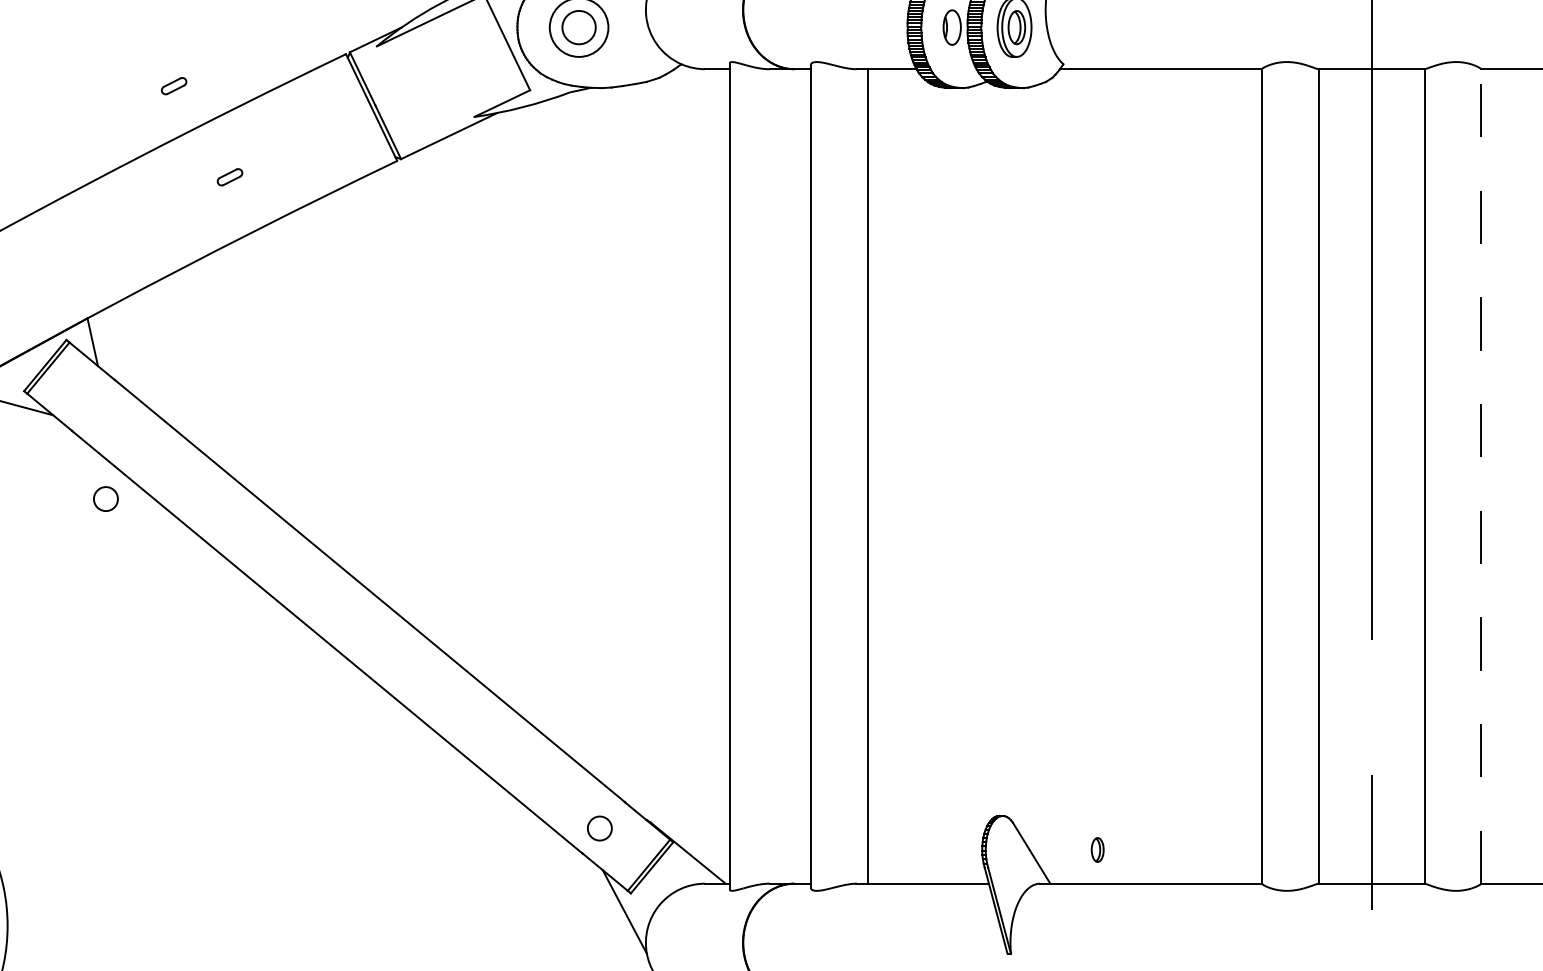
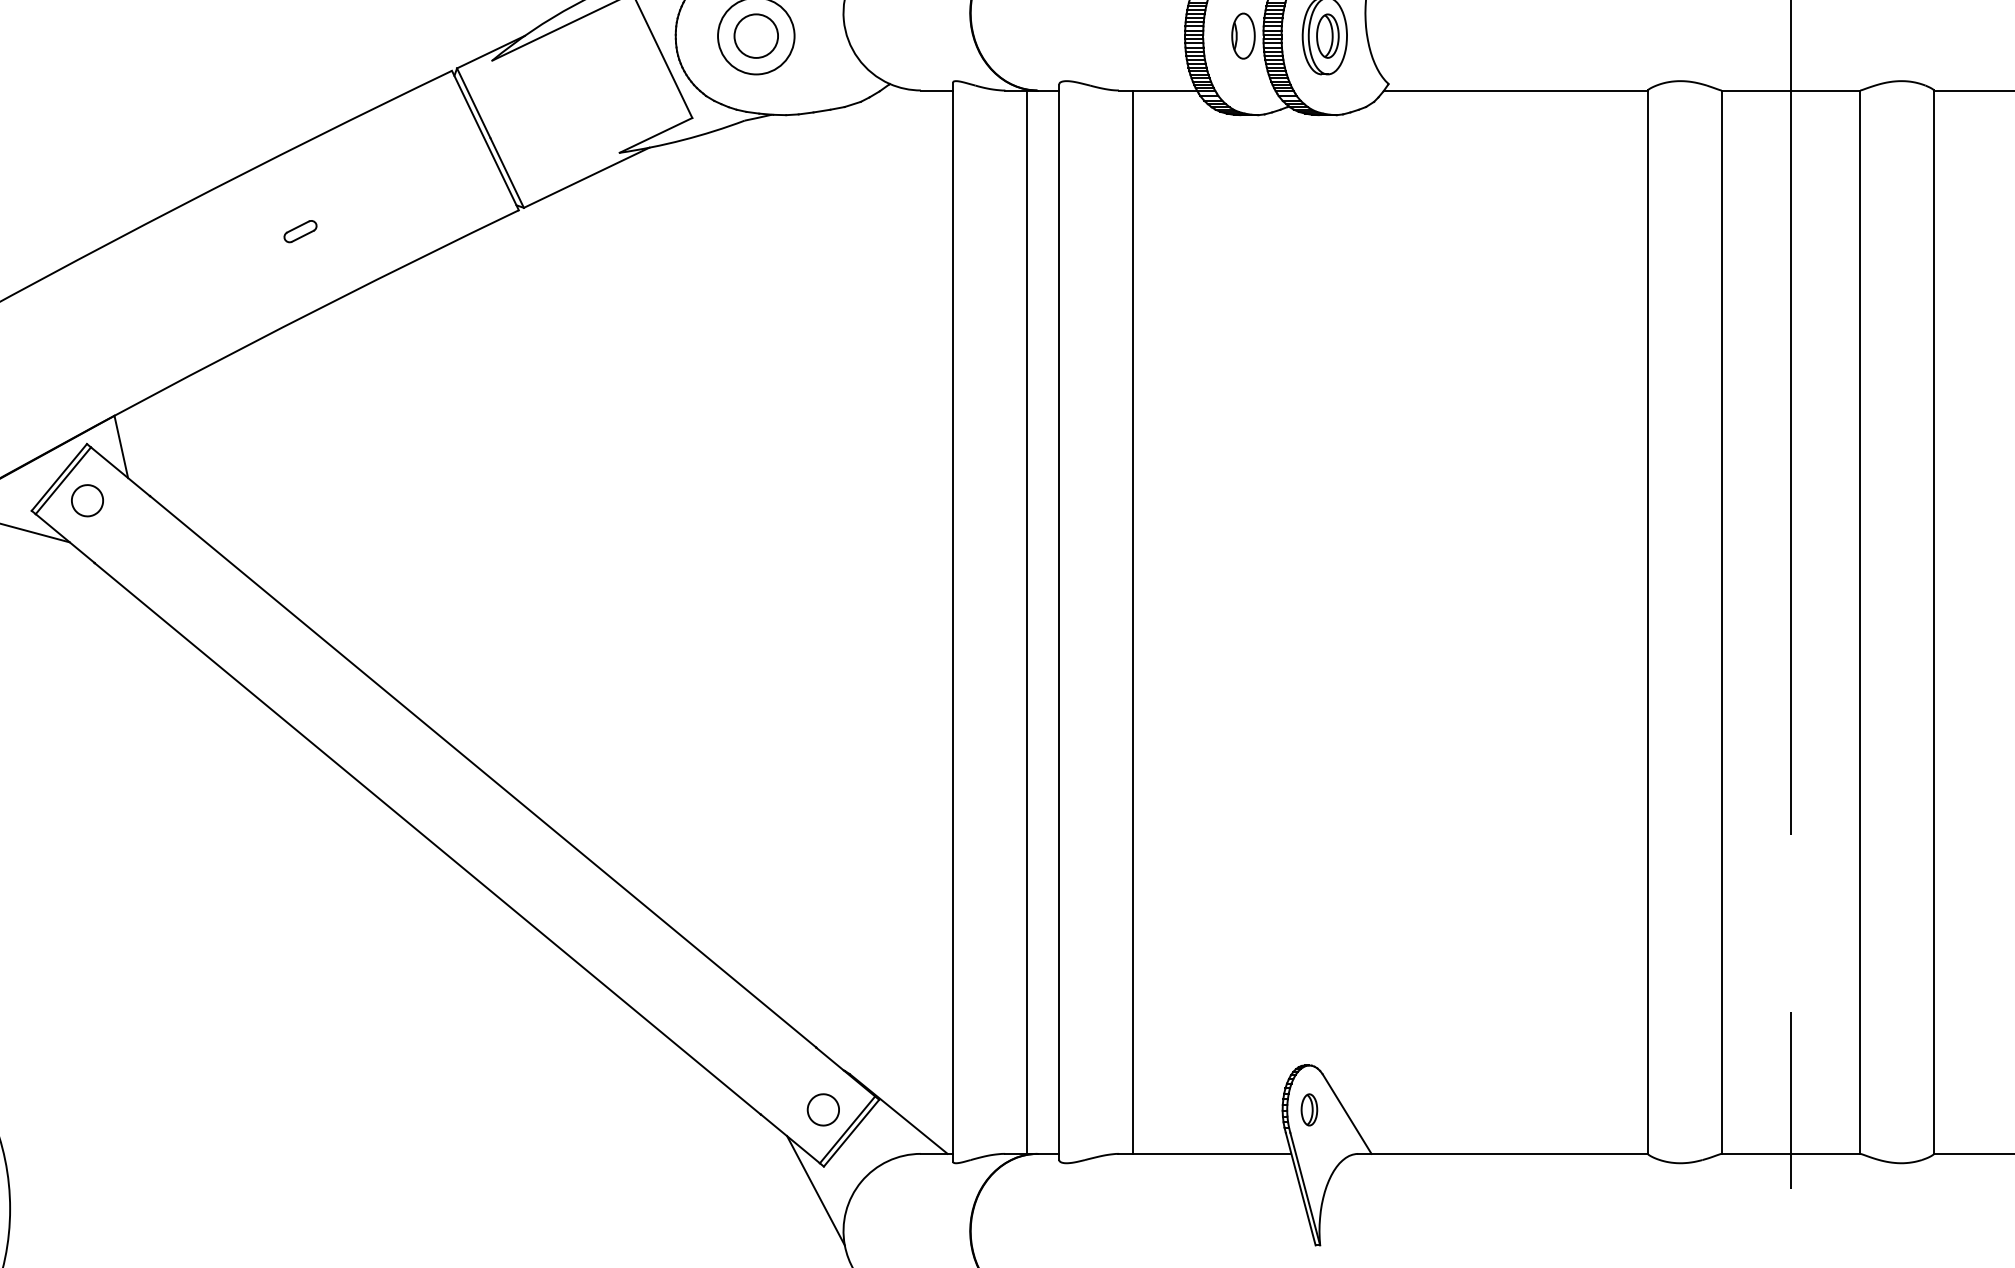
part: (174, 86) -> (227, 112), removed
line: (786, 475) -> (1026, 621), added
line: (1480, 476) -> (1933, 622), dashed -> solid
part: (105, 498) -> (87, 500), moved
part: (599, 828) -> (822, 1109), moved
part: (1097, 849) -> (1309, 1109), moved

